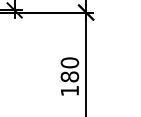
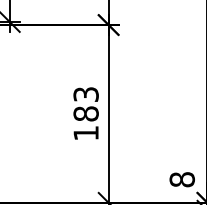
text: (69, 62) -> (85, 94), 180 -> 183

